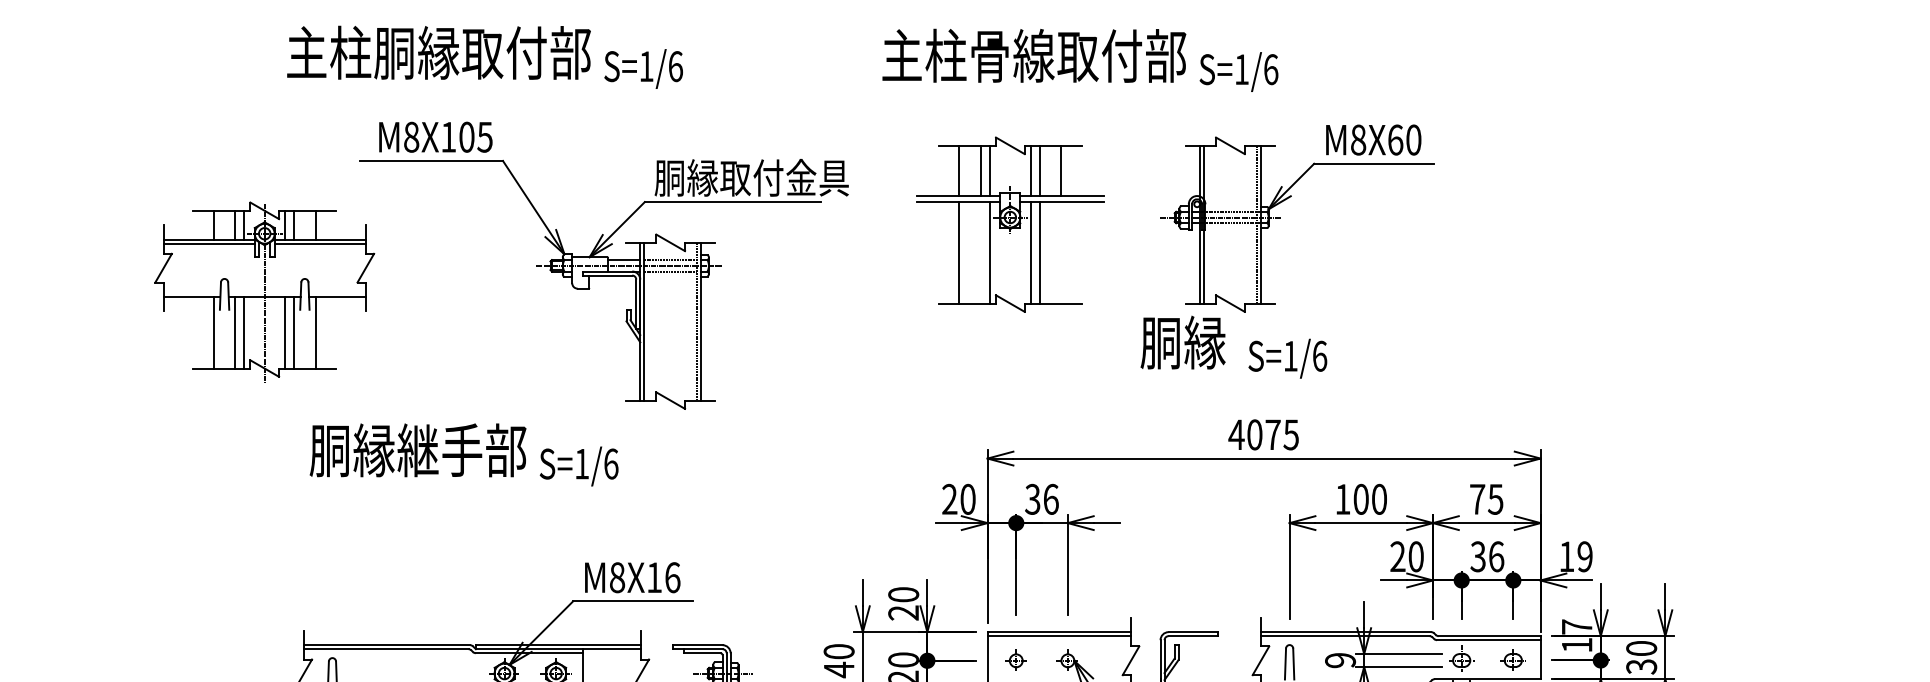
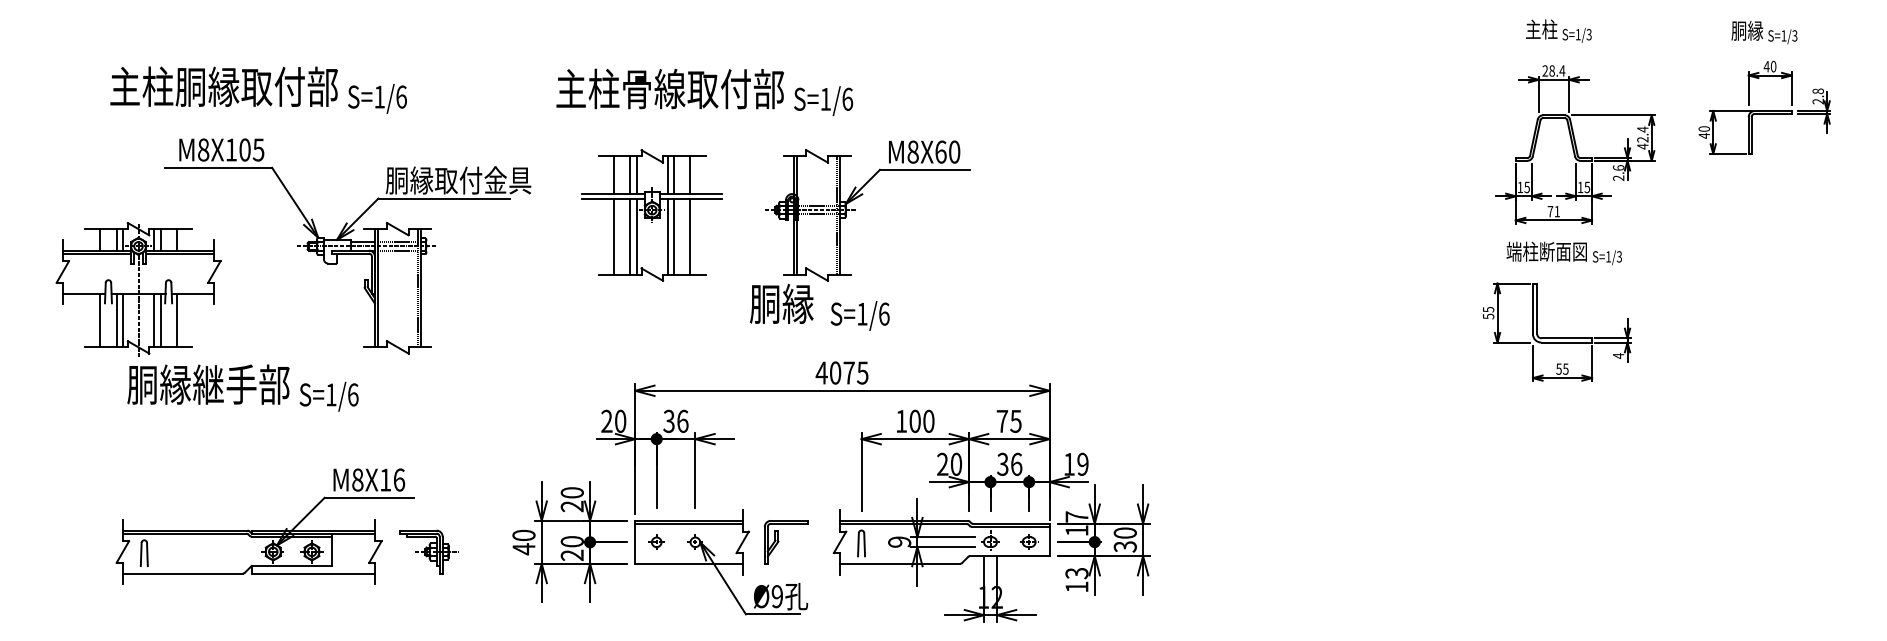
line: (981, 252) -> (630, 236), added
line: (1061, 252) -> (690, 236), added
part: (264, 290) -> (138, 288), moved

